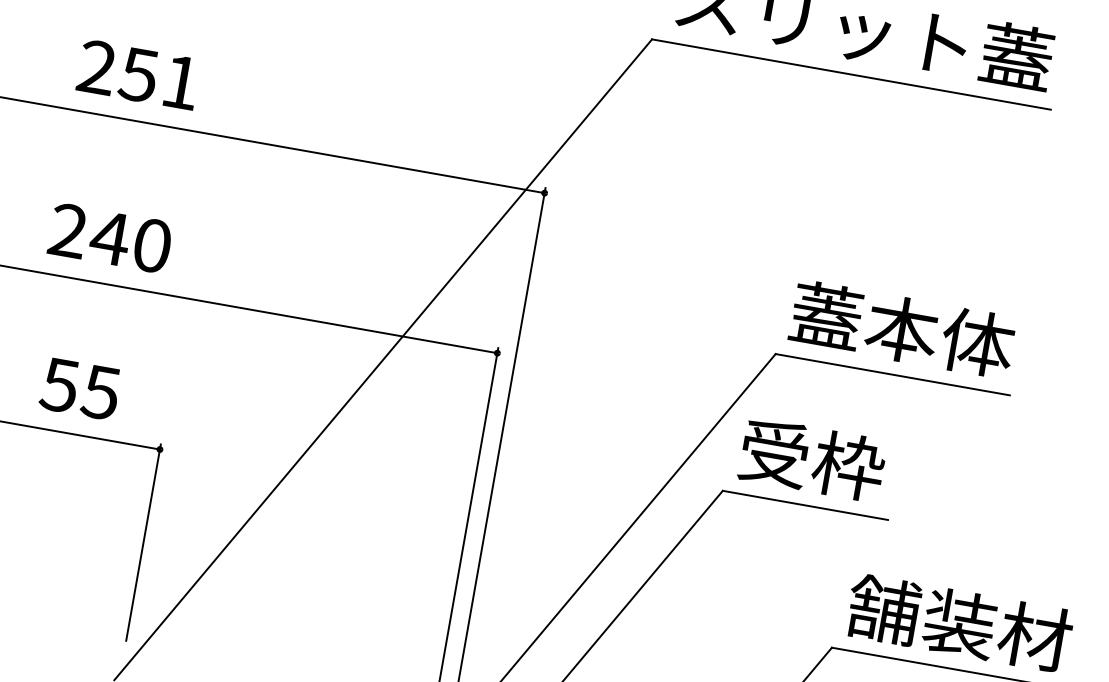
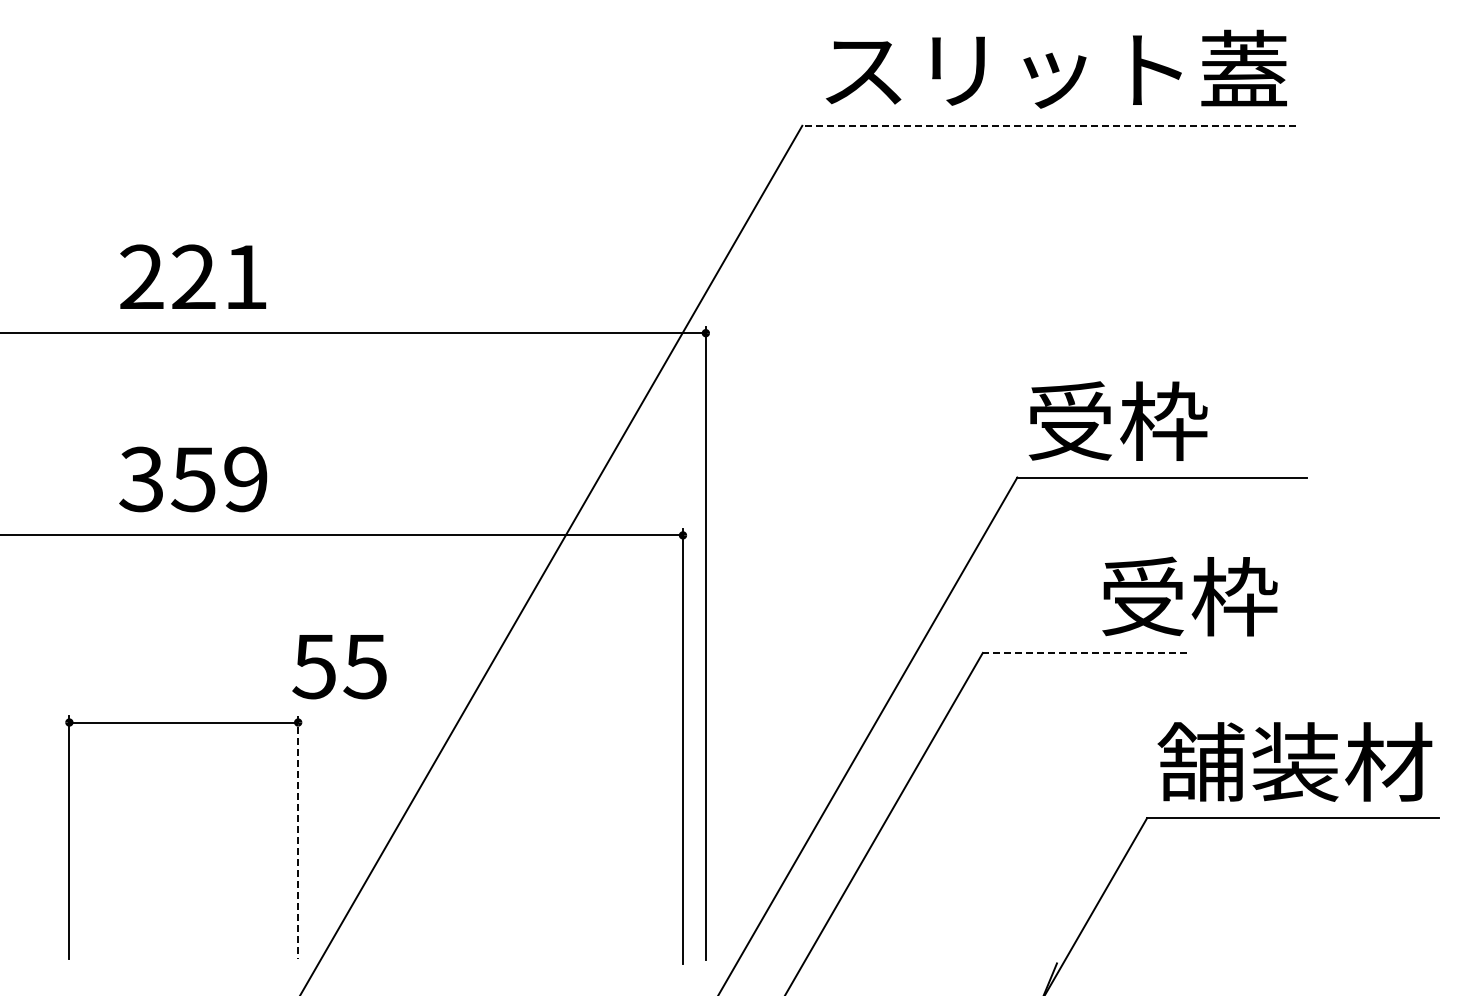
text: (138, 74) -> (193, 276), 251 -> 221
line: (851, 74) -> (1049, 125), solid -> dashed
text: (110, 238) -> (193, 479), 240 -> 359
text: (902, 328) -> (1164, 420), 蓋本体 -> 受枠
text: (80, 389) -> (339, 667), moved
text: (812, 459) -> (1189, 596), moved
line: (804, 504) -> (1084, 652), solid -> dashed
line: (143, 542) -> (298, 837), solid -> dashed

